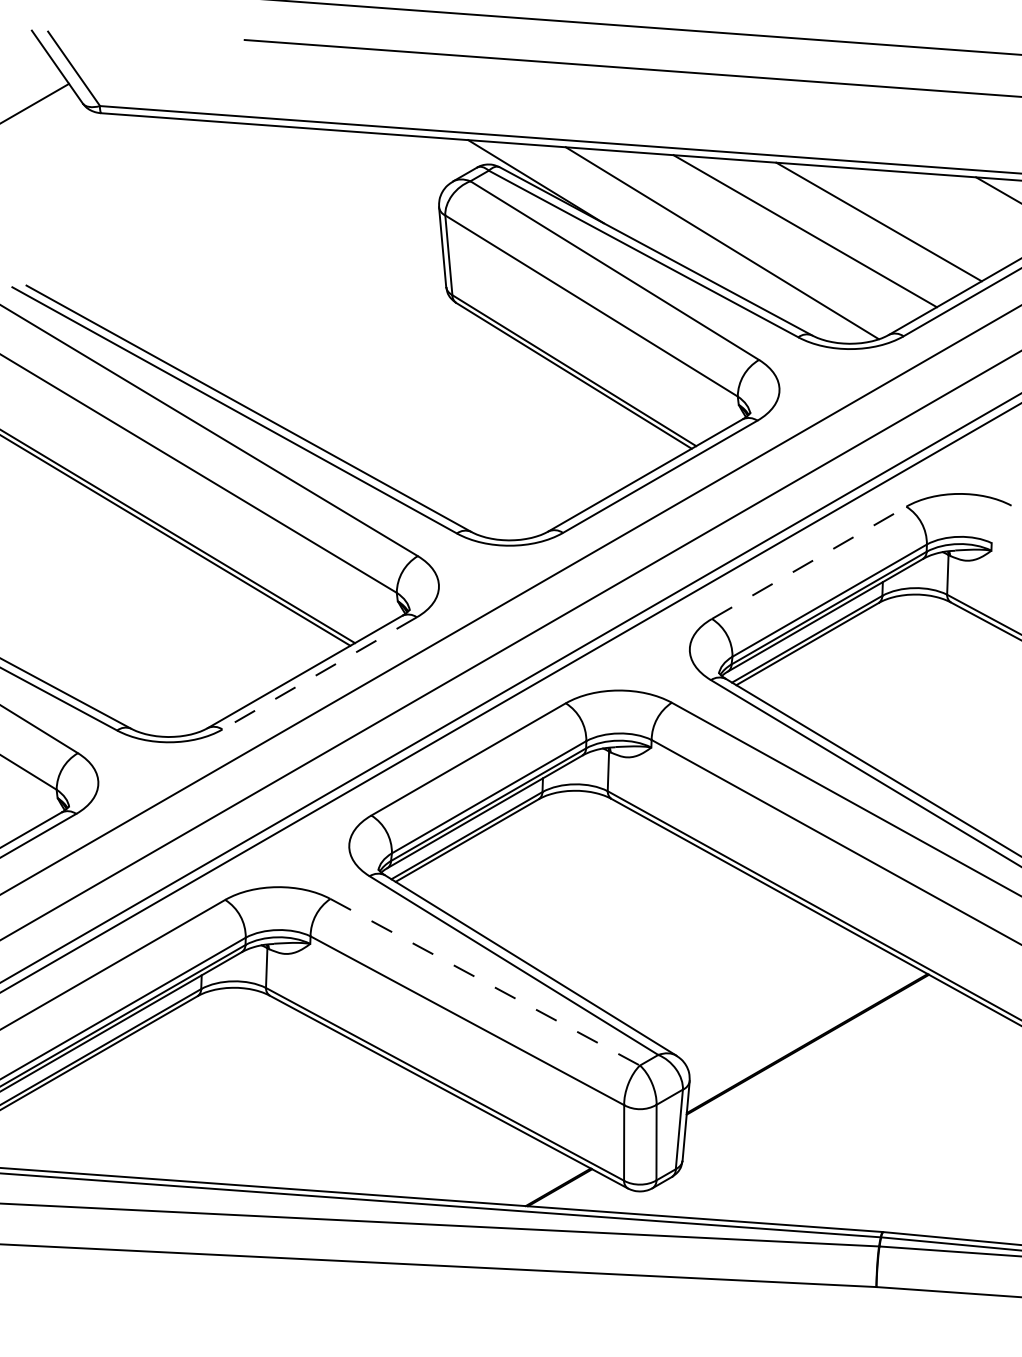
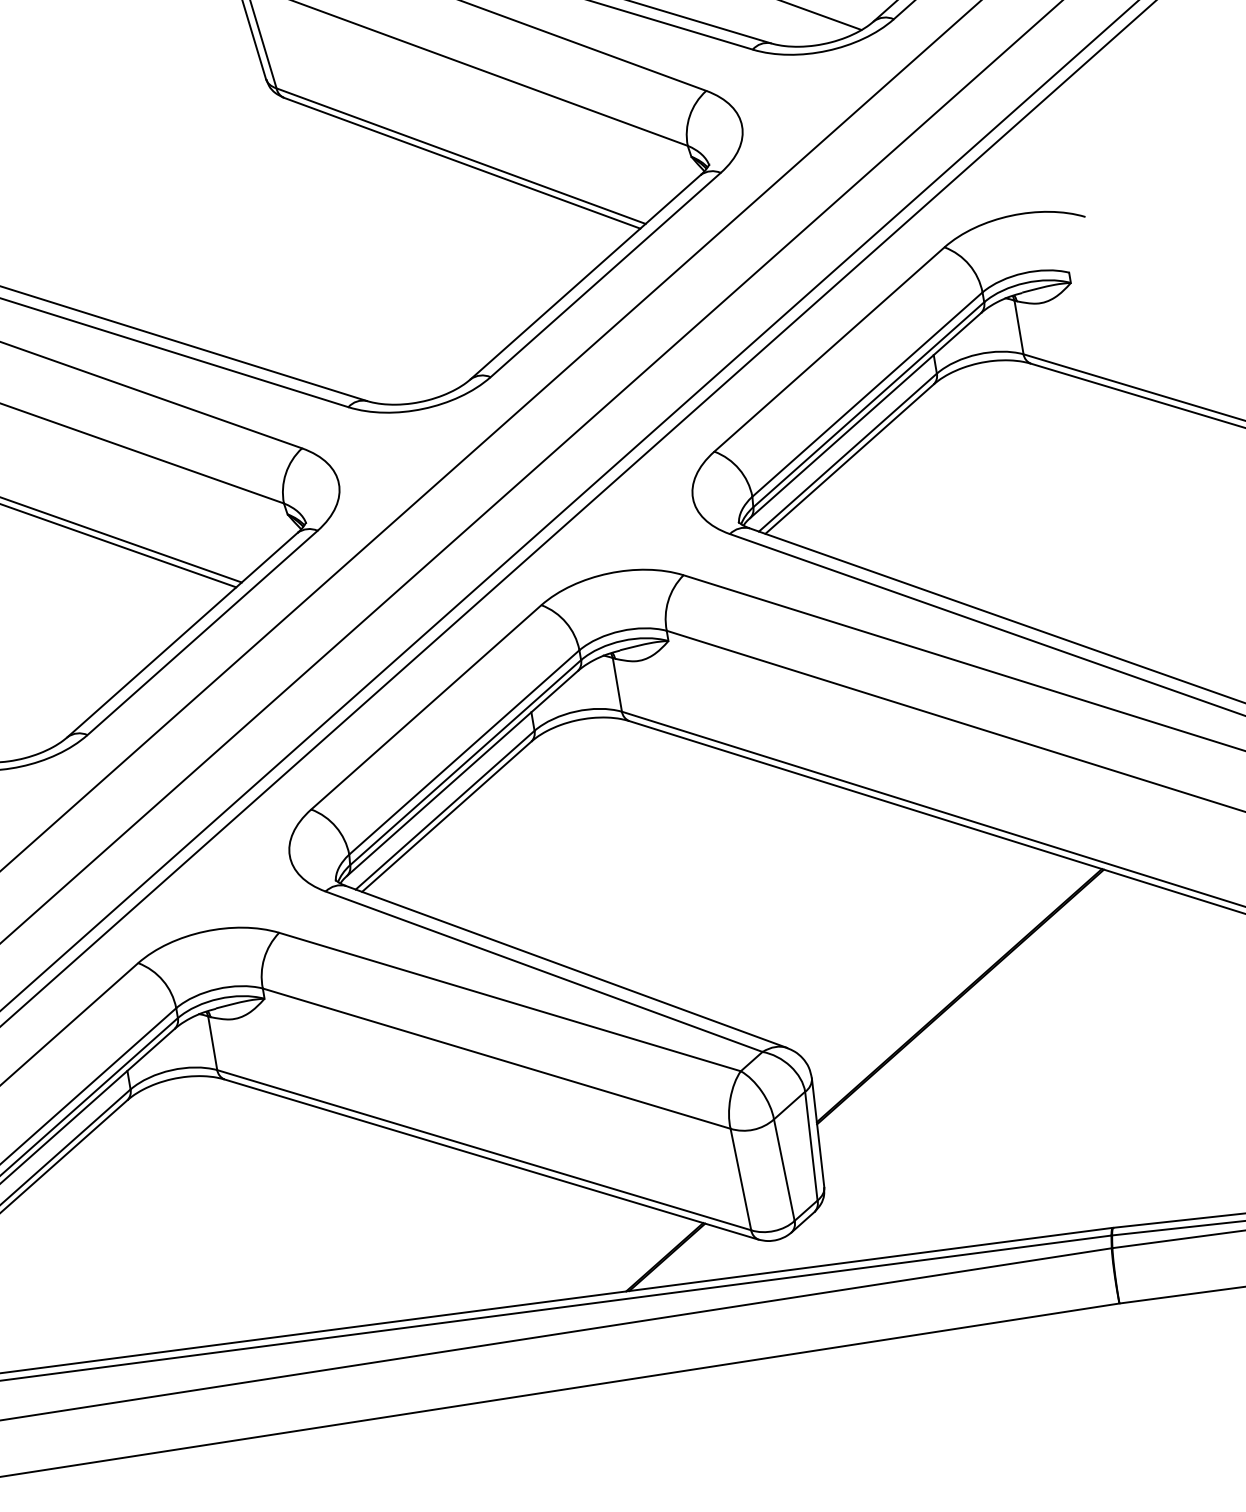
line: (809, 562) -> (829, 348), dashed -> solid
line: (319, 673) -> (202, 633), dashed -> solid
line: (485, 982) -> (510, 1002), dashed -> solid

